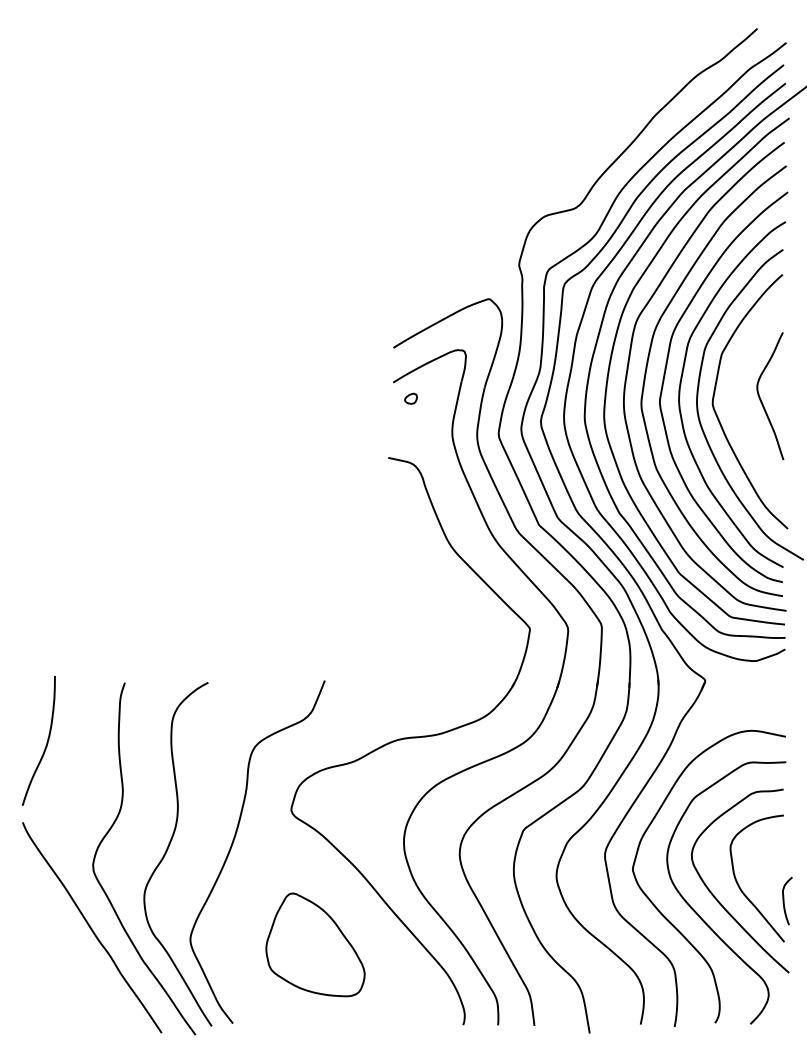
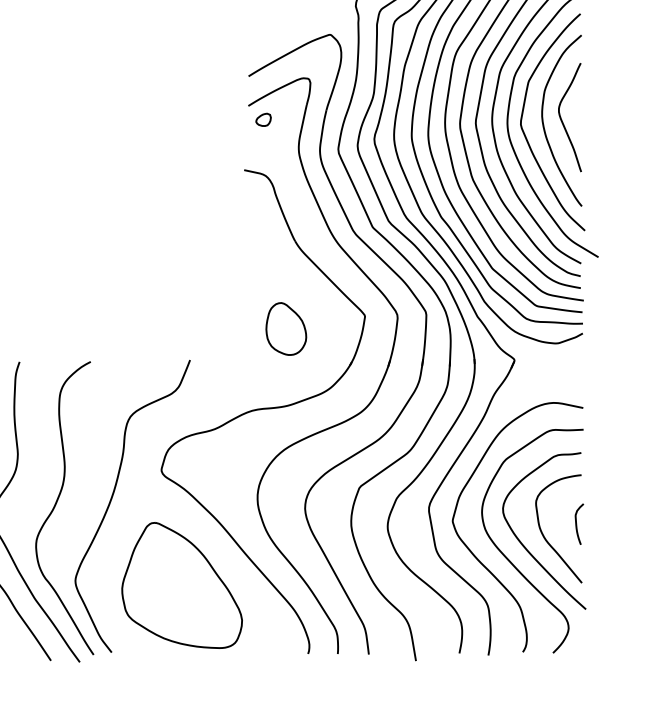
part: (410, 398) -> (263, 119), size x1.43
curve: (739, 400) -> (543, 121), added
part: (437, 643) -> (286, 328), added
curve: (784, 900) -> (576, 523), moved
part: (315, 944) -> (182, 585), size x1.43

